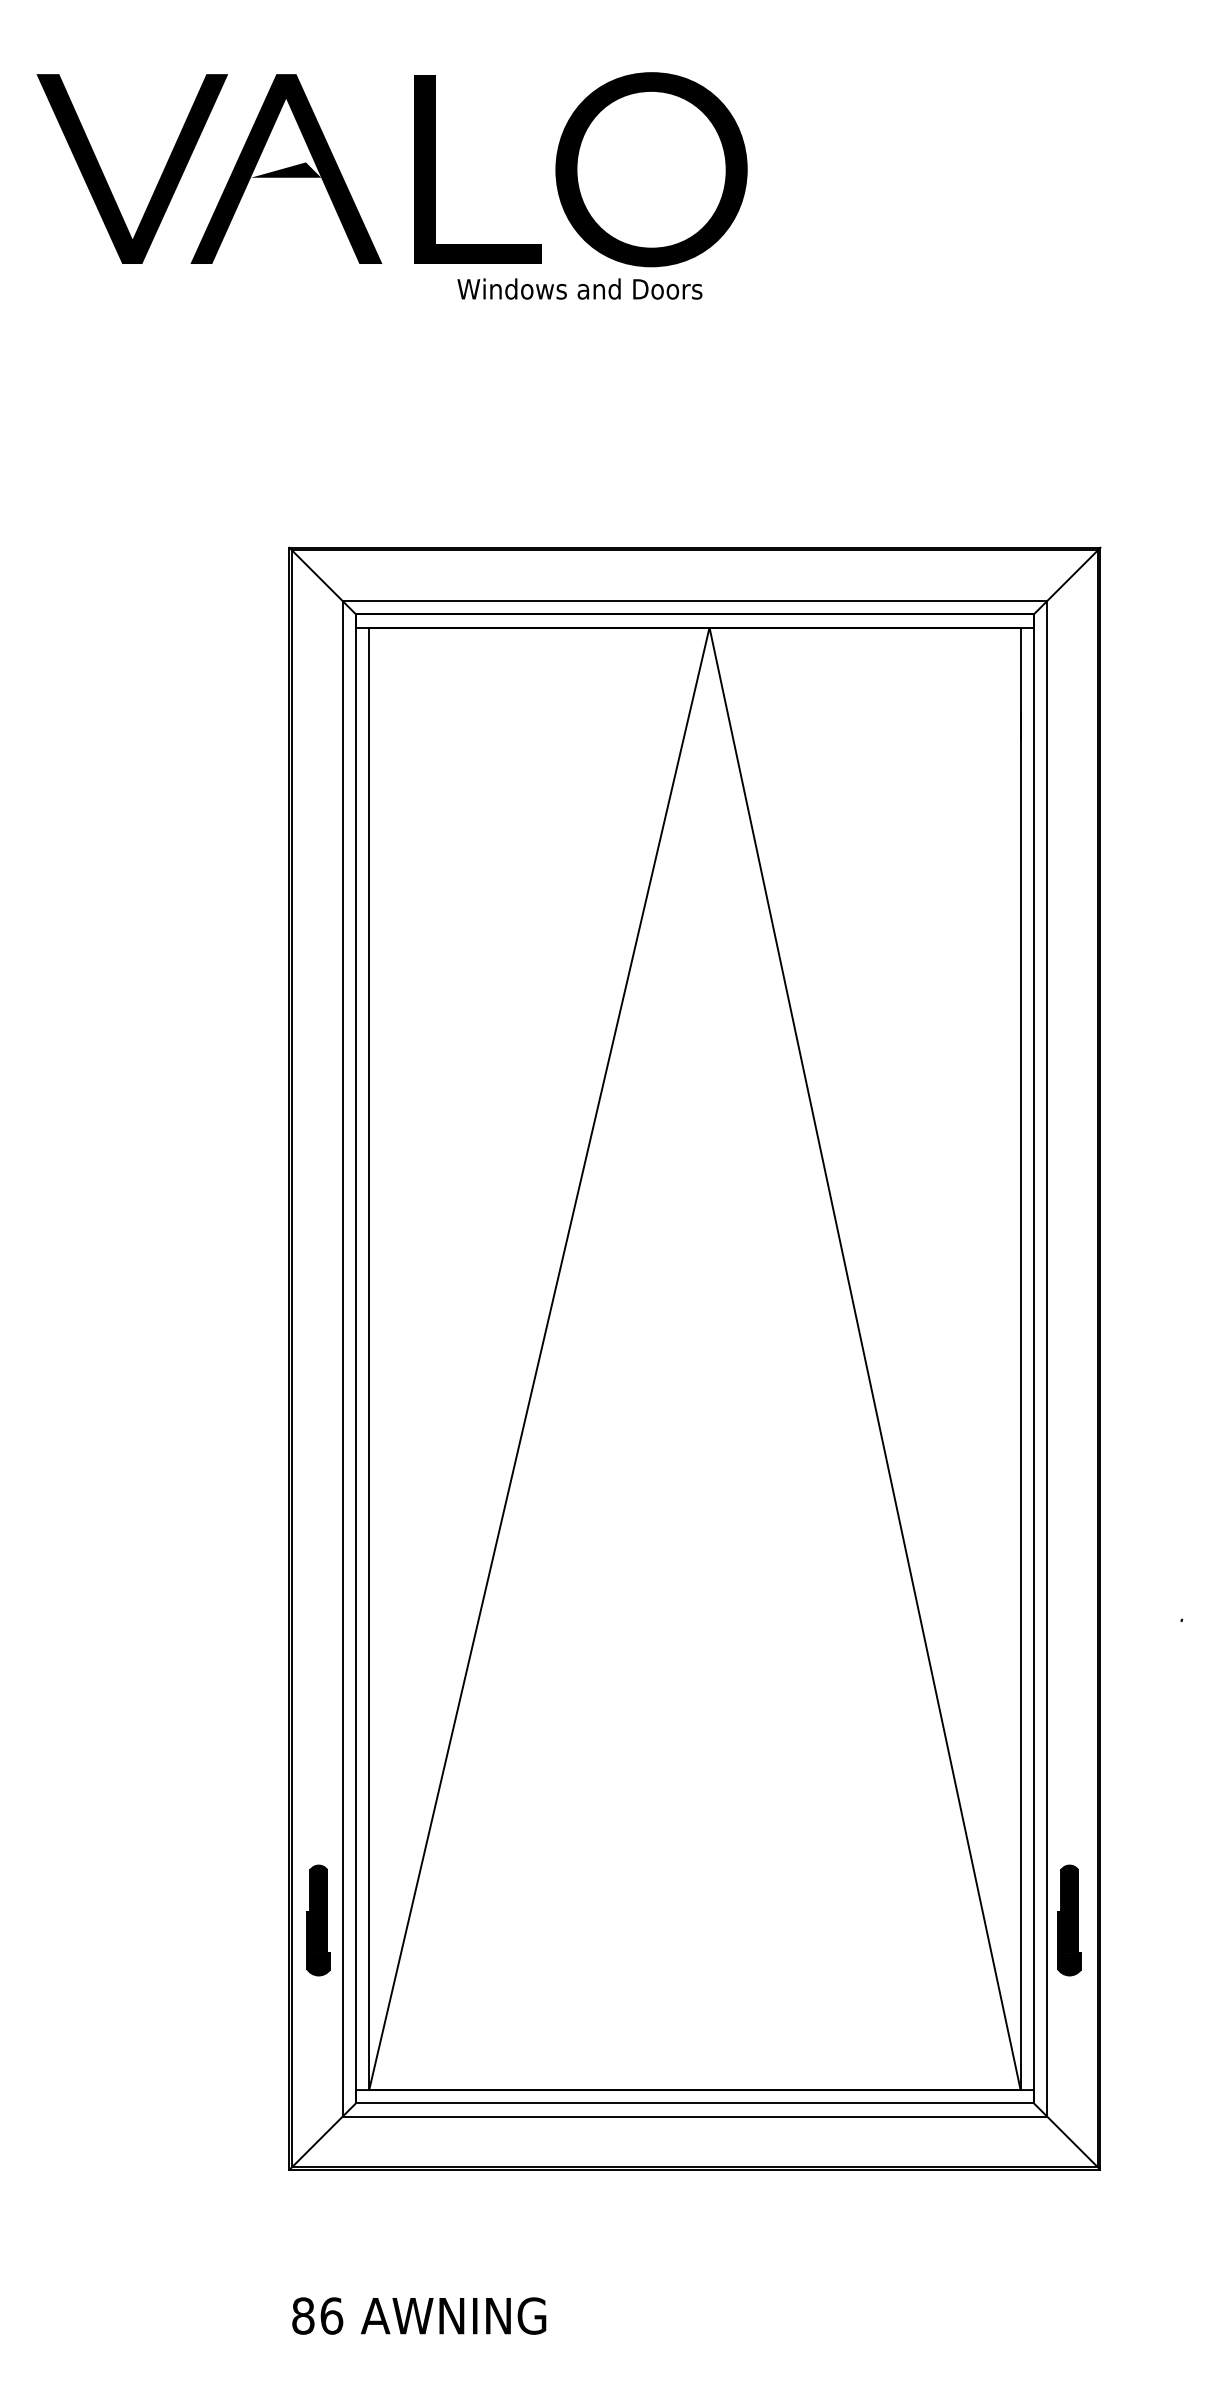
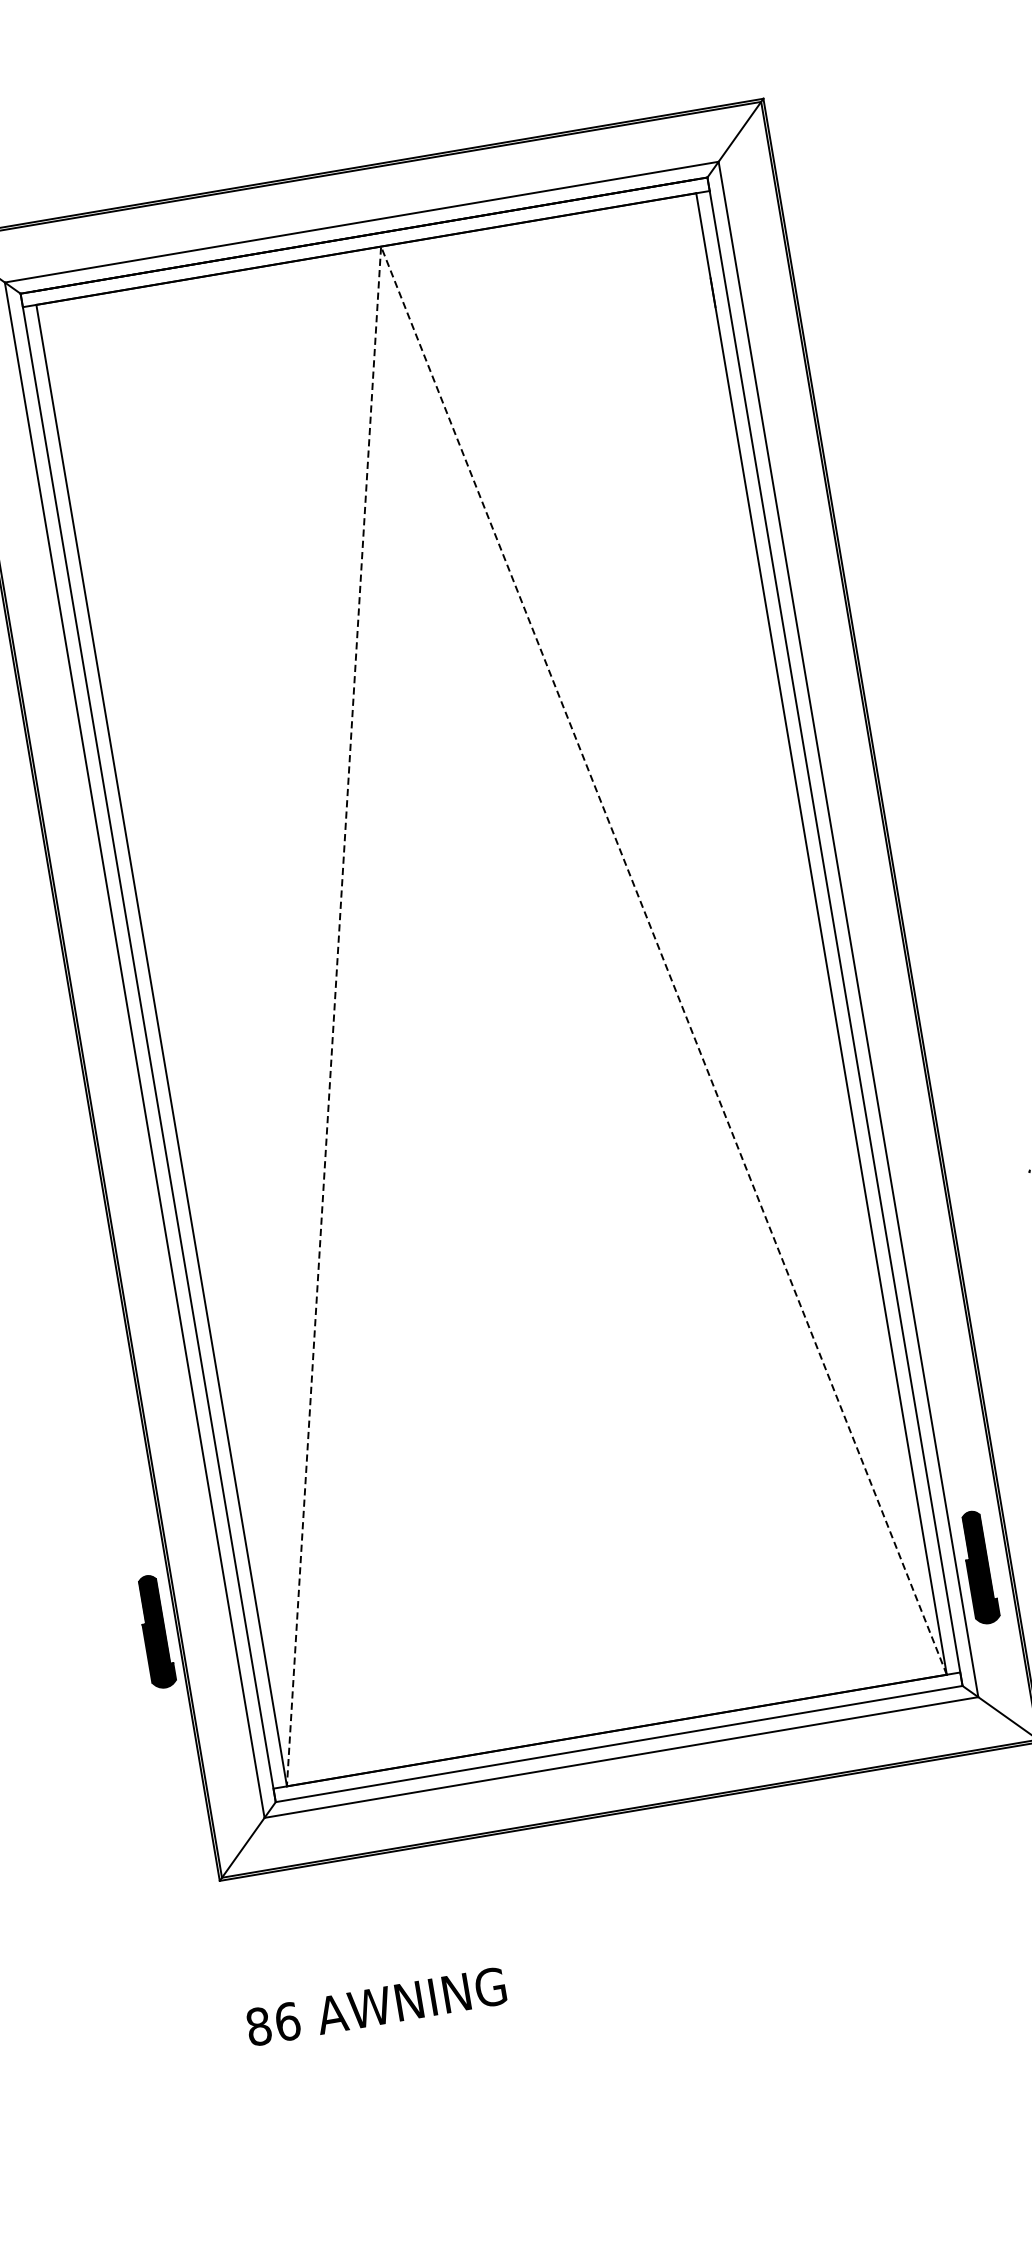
line: (708, 630) -> (380, 249), solid -> dashed
part: (318, 1920) -> (155, 1631), moved
part: (1069, 1920) -> (979, 1567), moved

